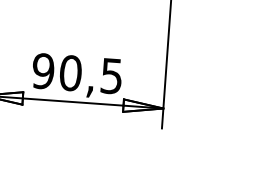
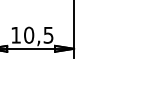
text: (44, 69) -> (16, 34), 90,5 -> 10,5

